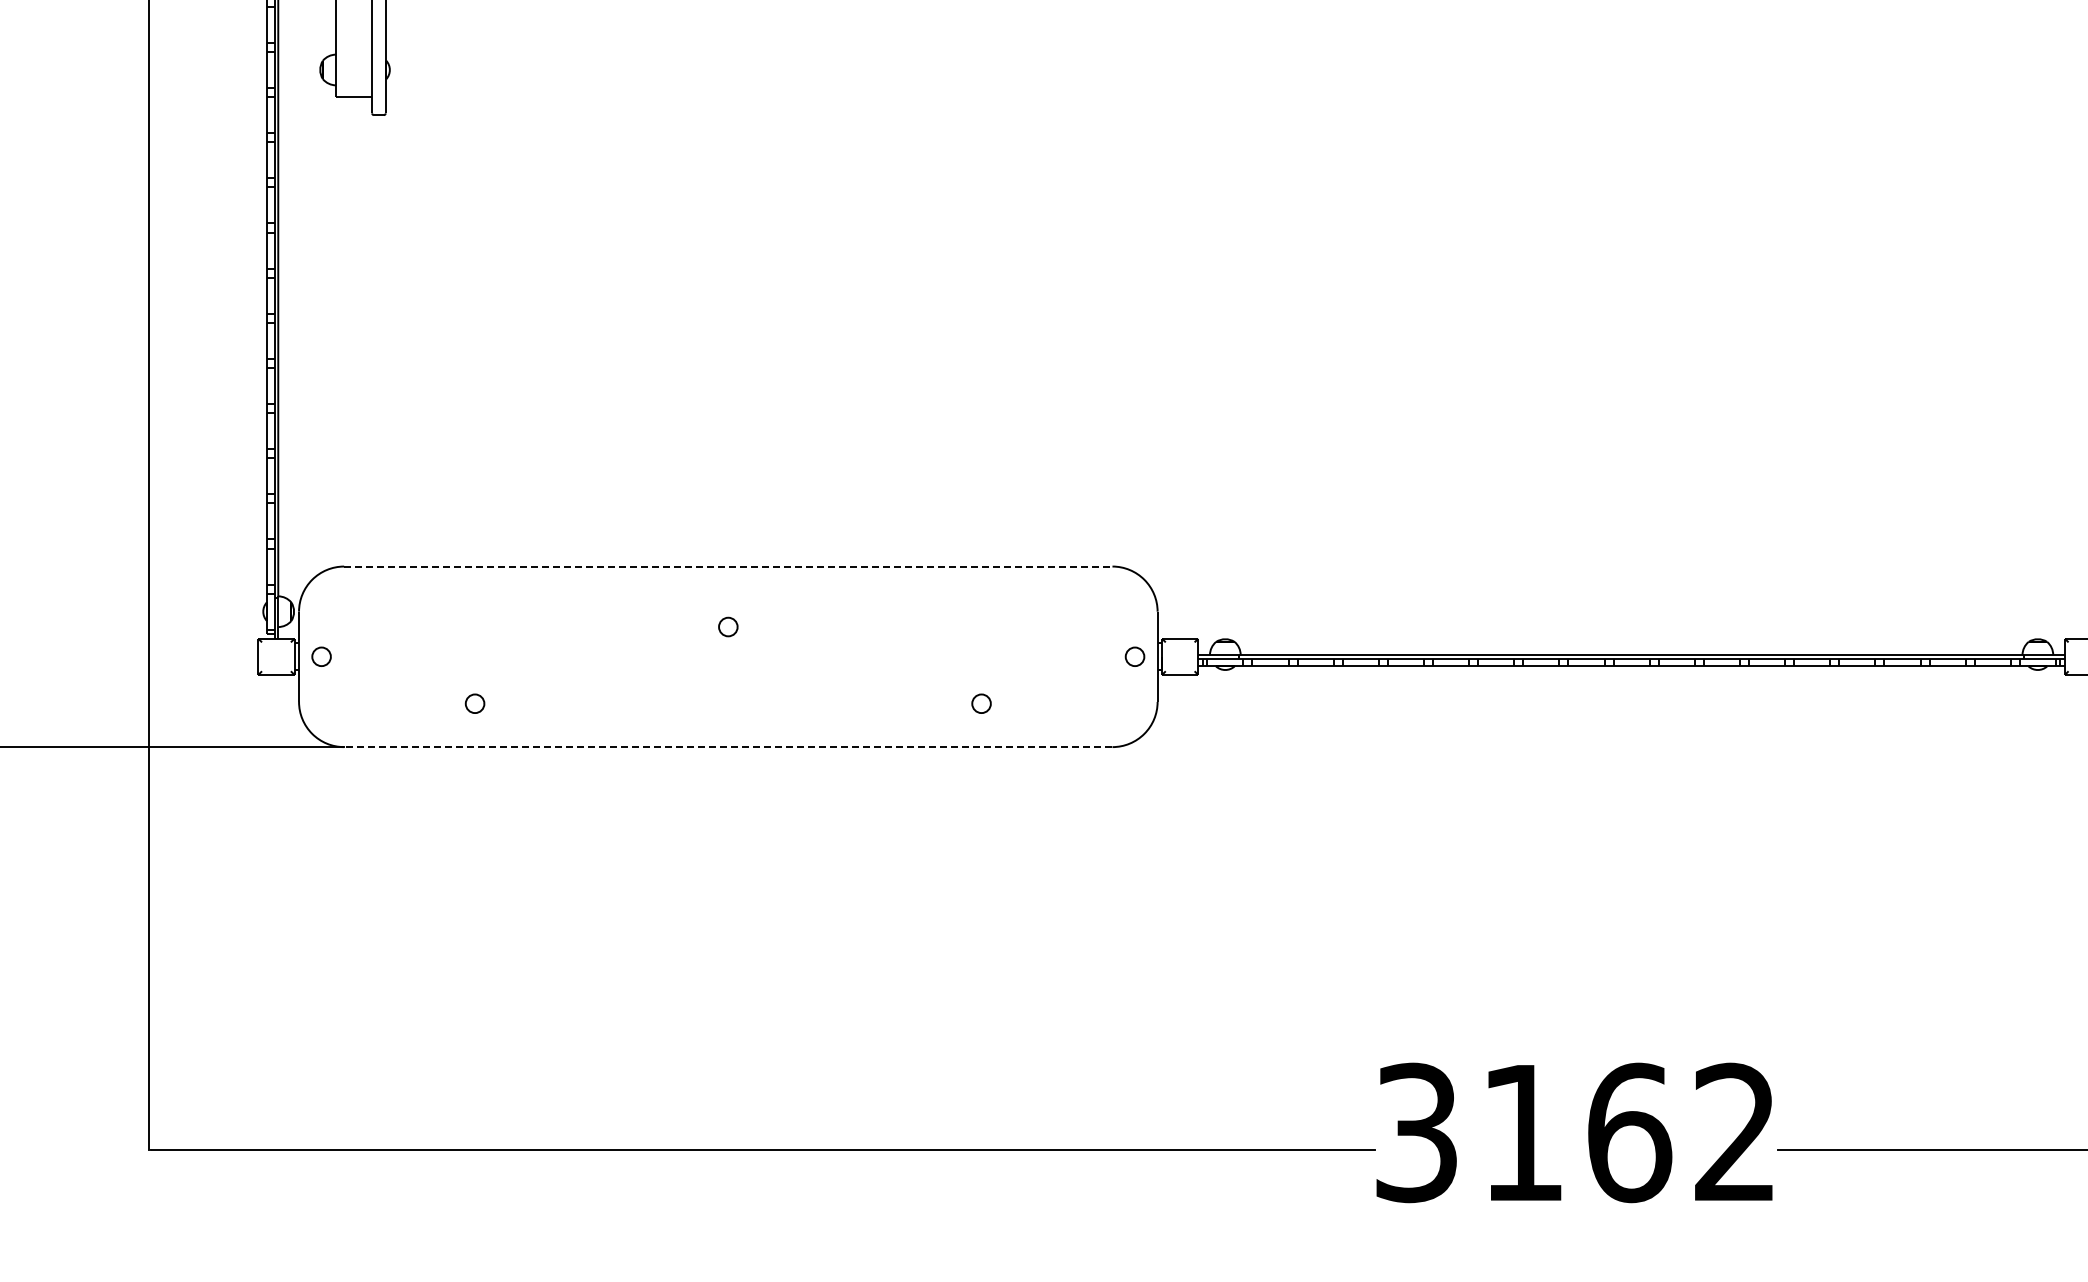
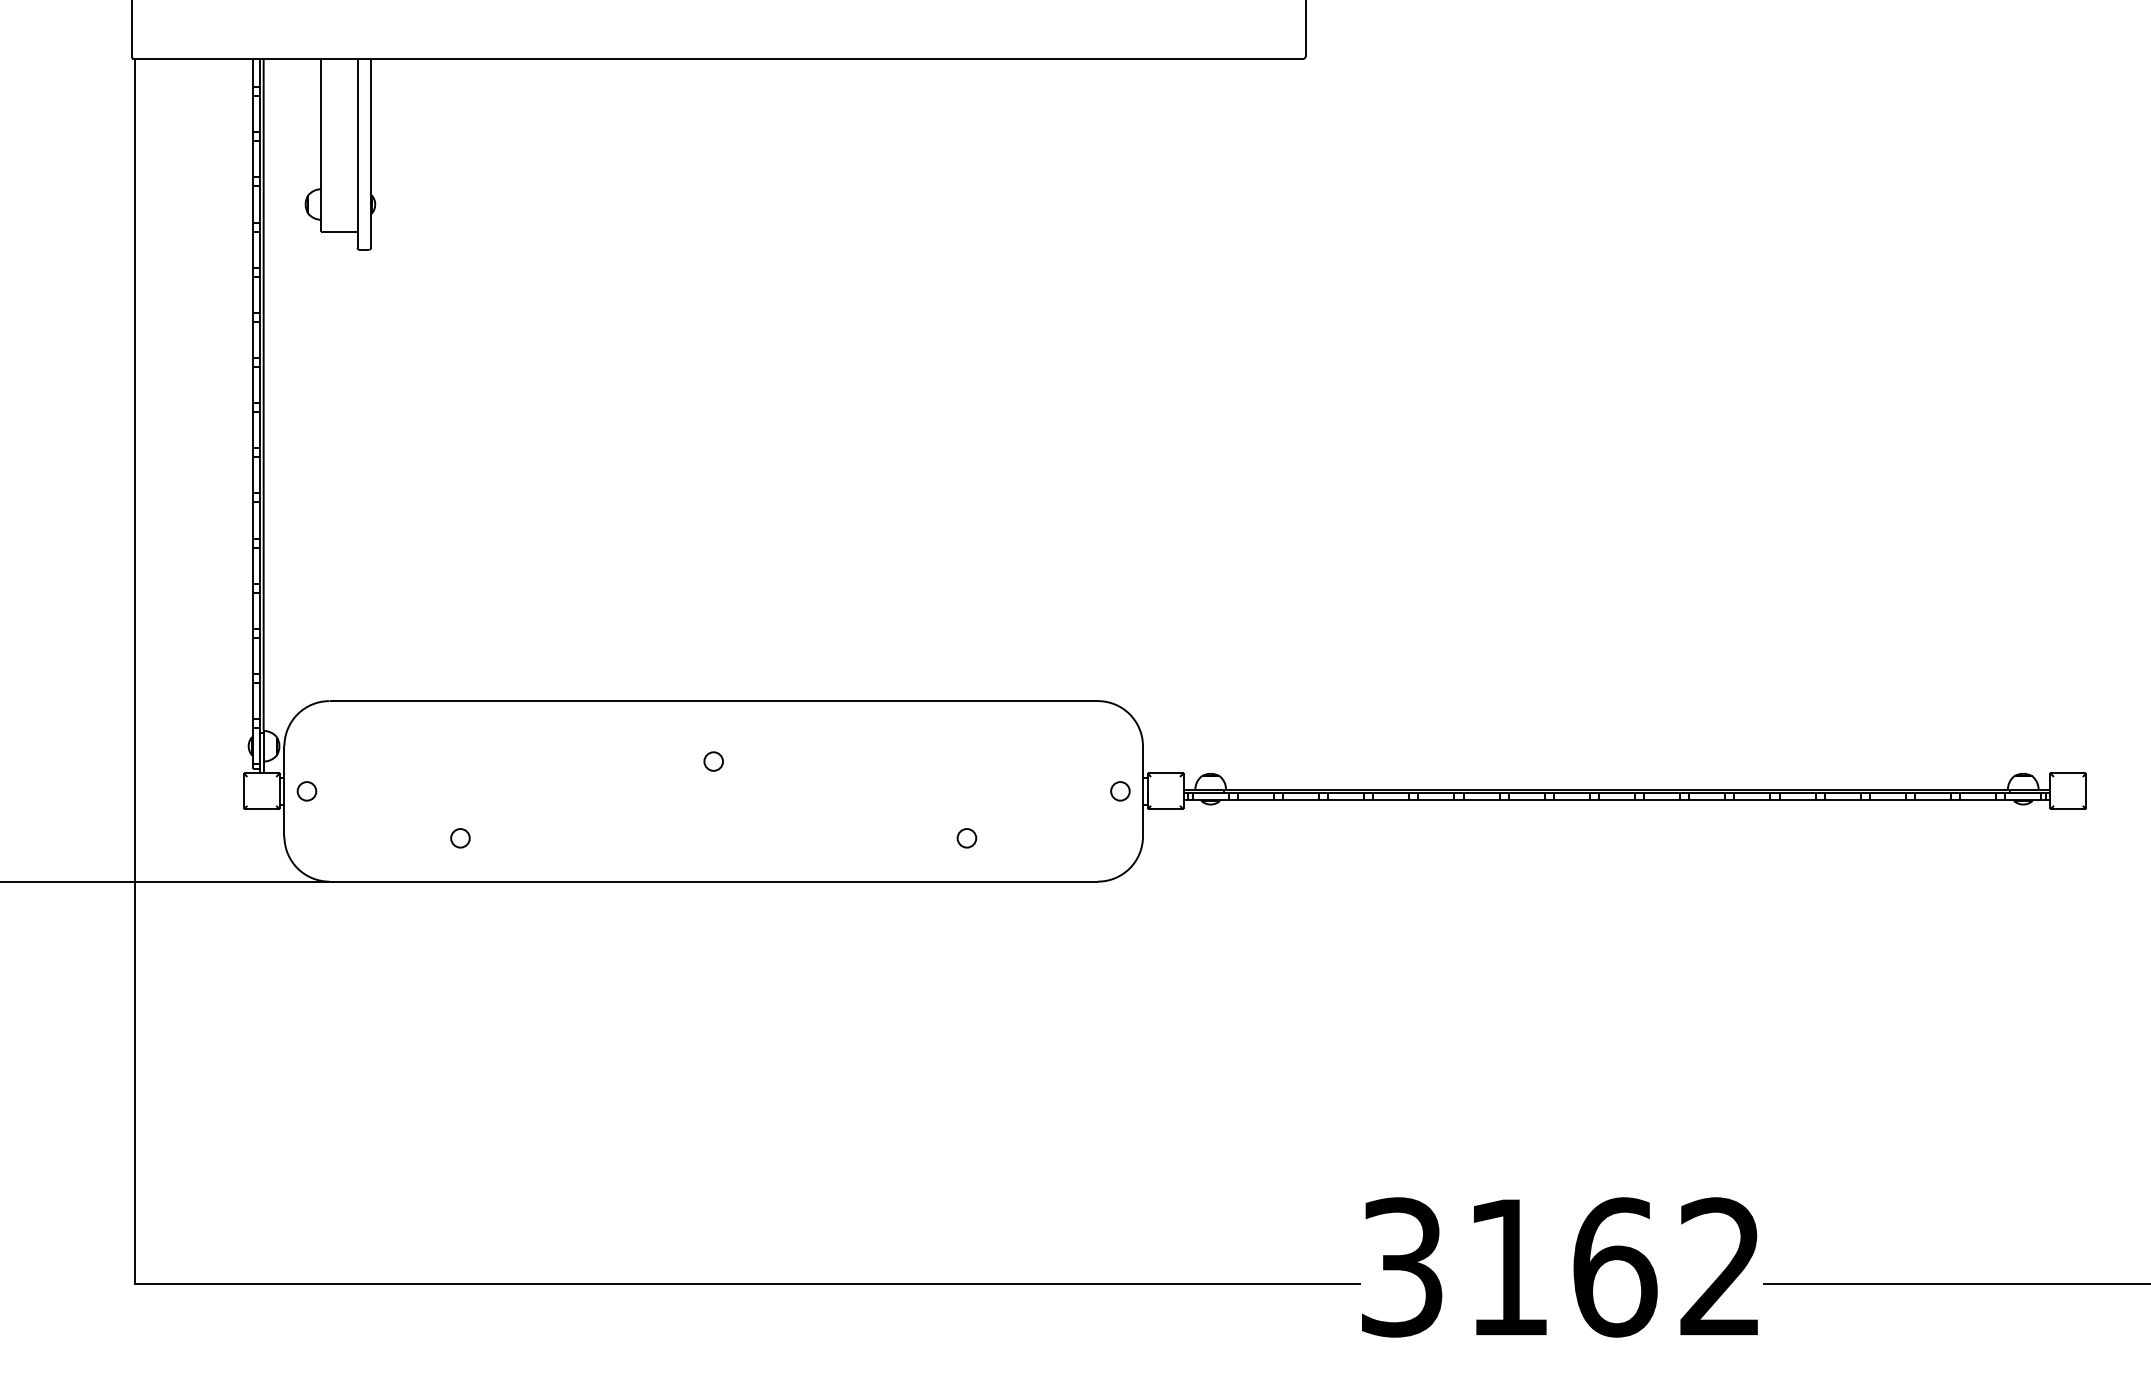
line: (729, 566) -> (714, 701), dashed -> solid
line: (728, 746) -> (713, 881), dashed -> solid

